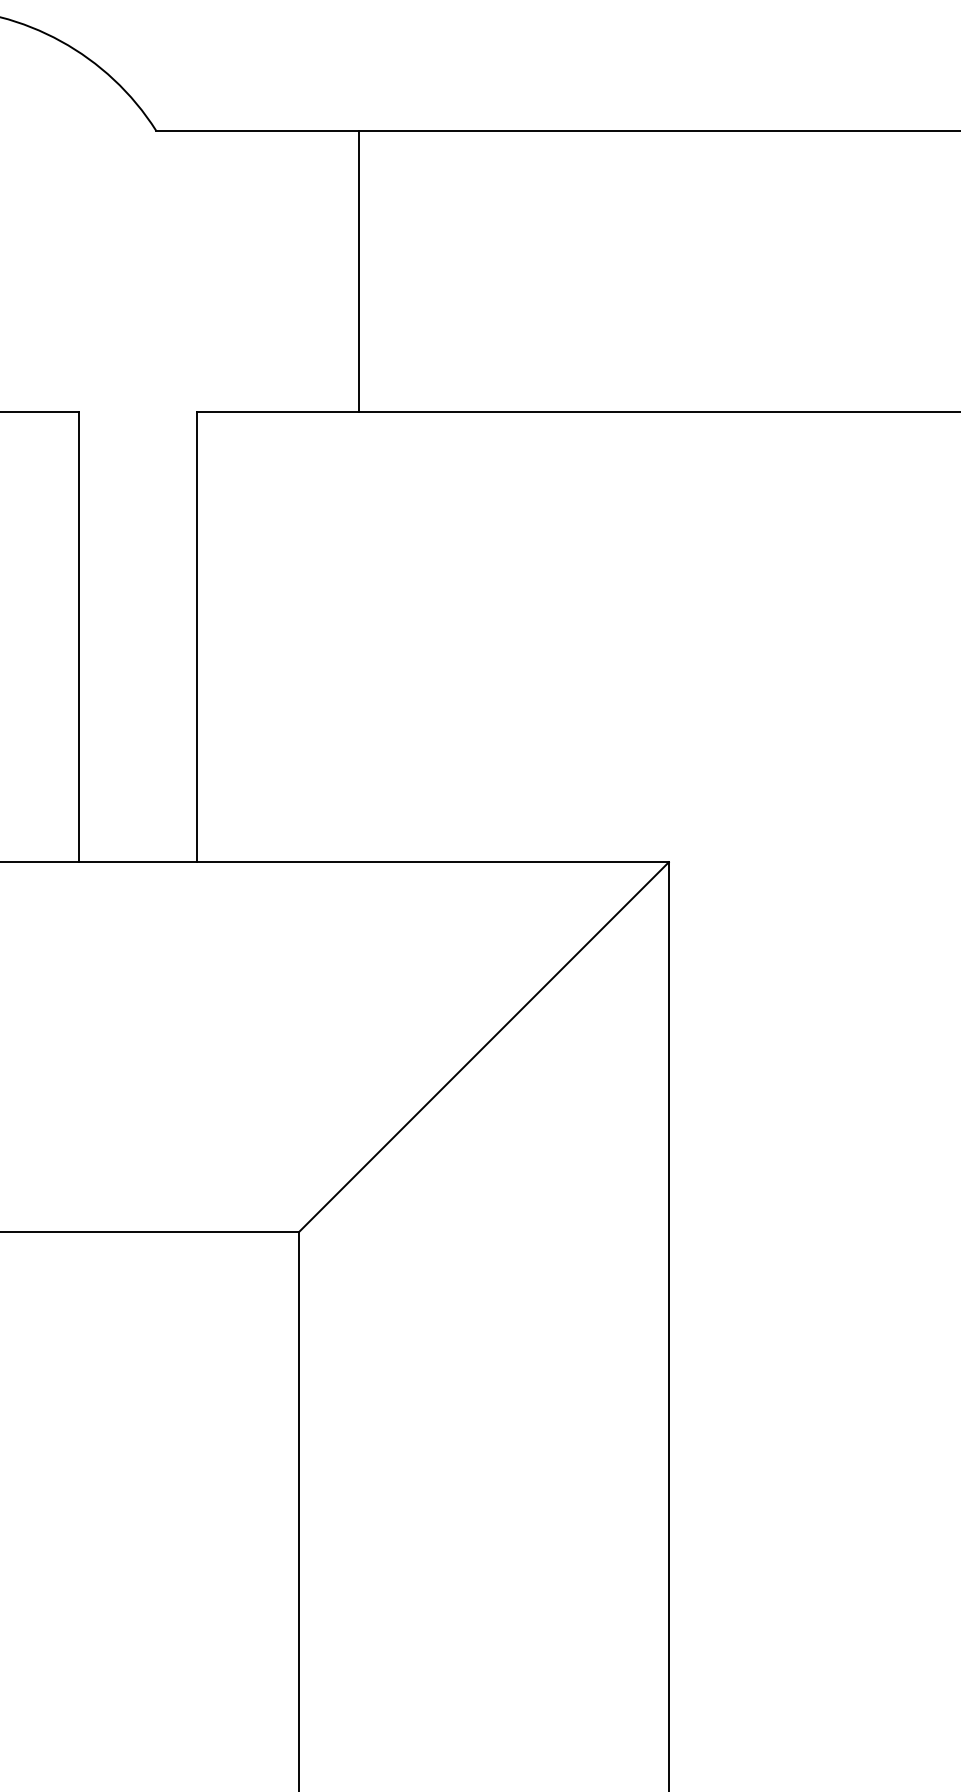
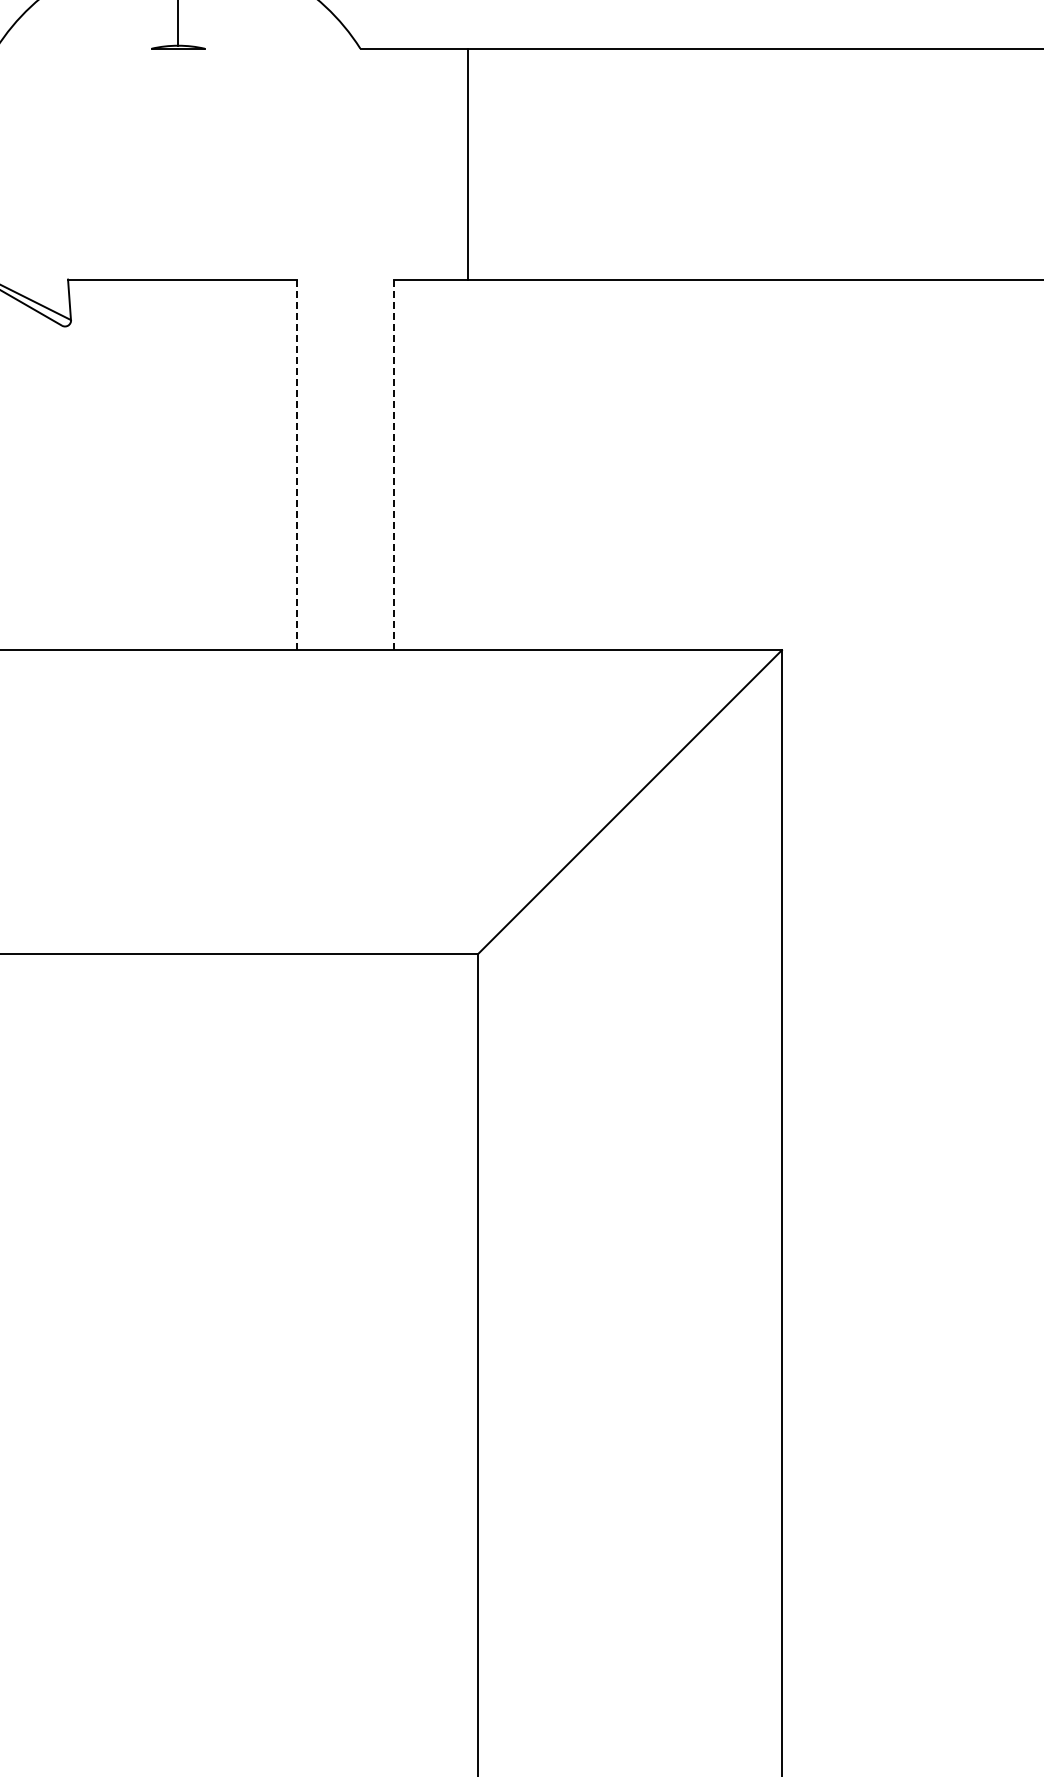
line: (358, 270) -> (467, 163), moved
line: (78, 637) -> (296, 465), solid -> dashed
line: (196, 637) -> (393, 465), solid -> dashed

